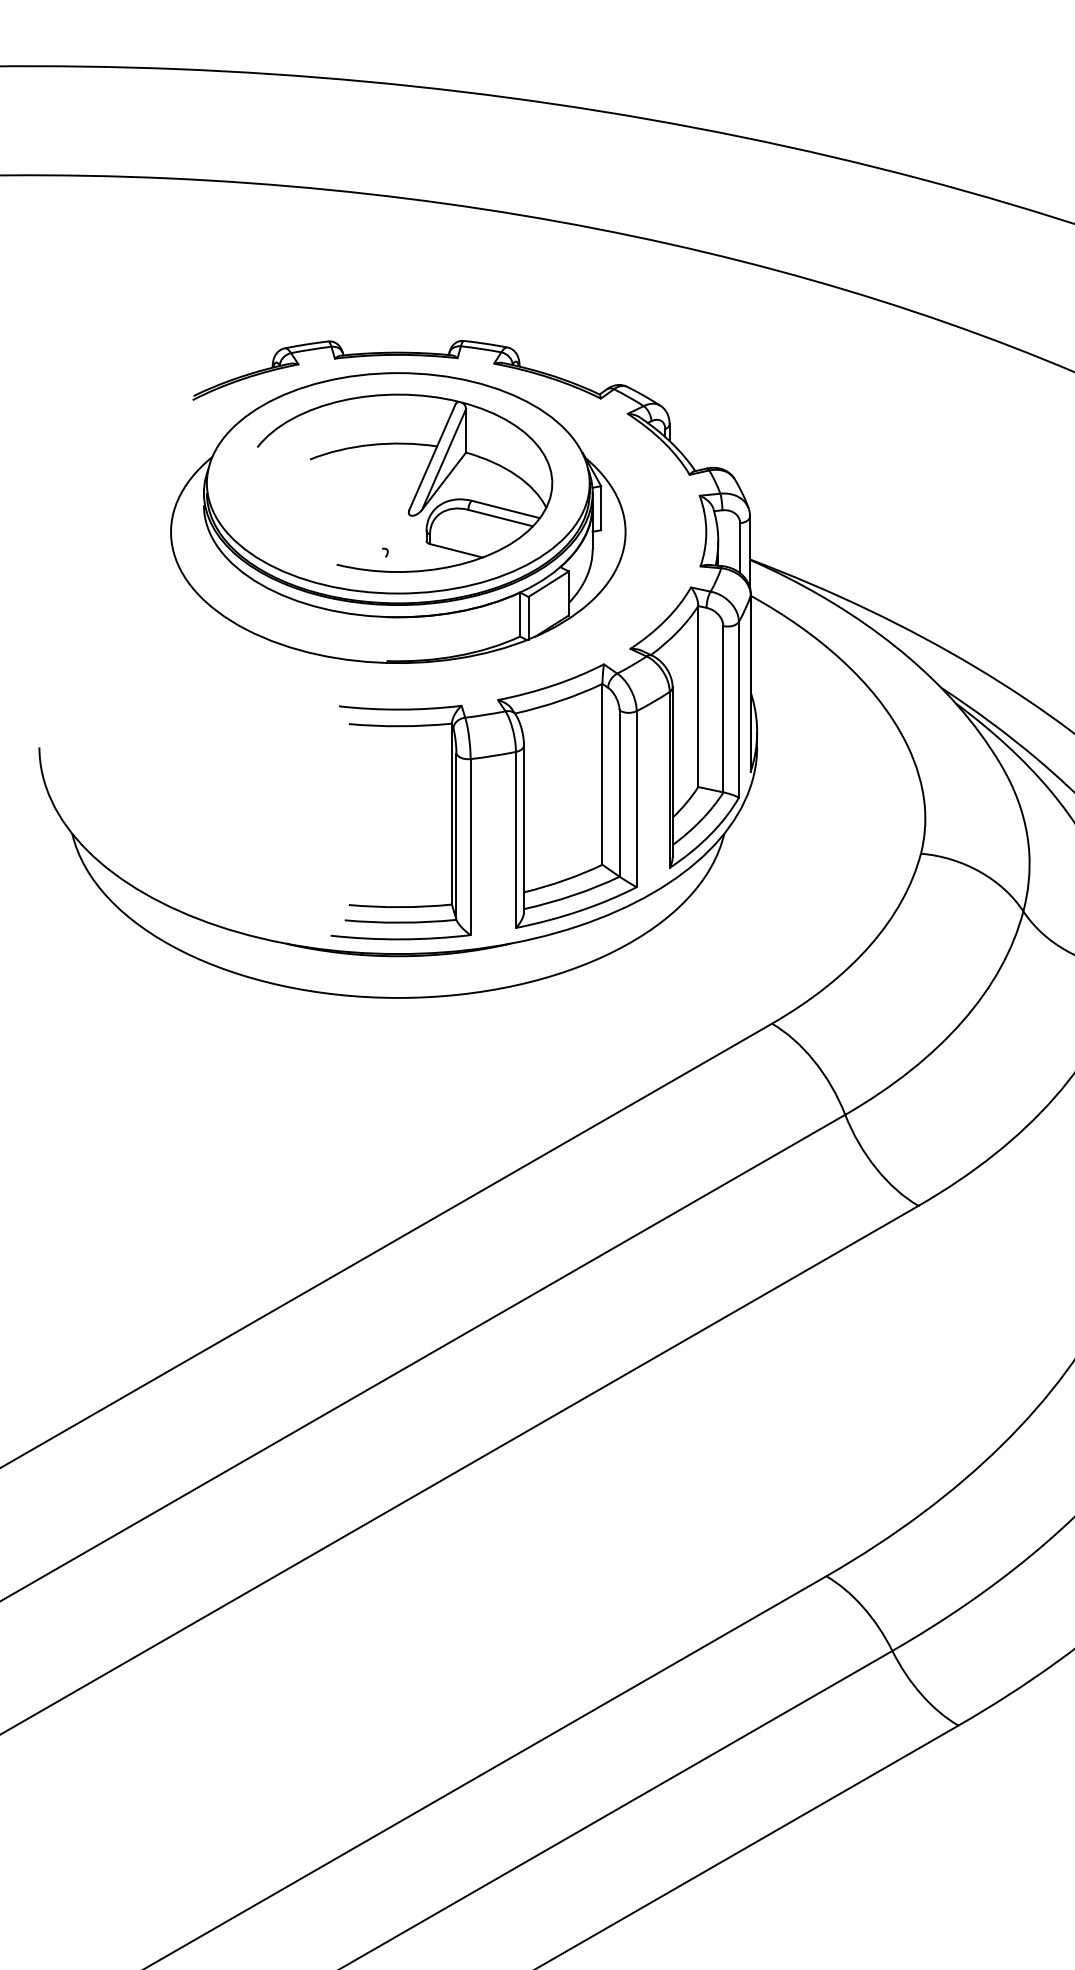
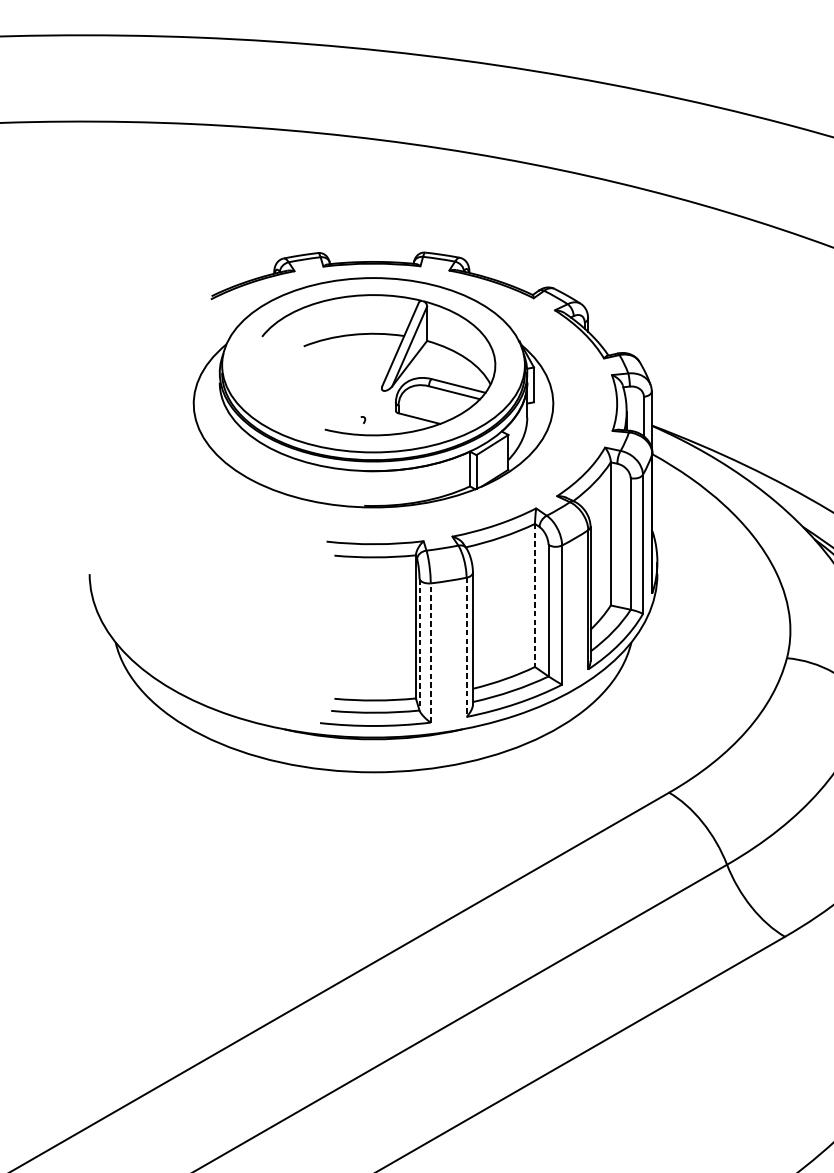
line: (602, 774) -> (535, 595), solid -> dashed
line: (456, 837) -> (419, 645), solid -> dashed
line: (515, 840) -> (466, 647), solid -> dashed
line: (470, 846) -> (430, 652), solid -> dashed

